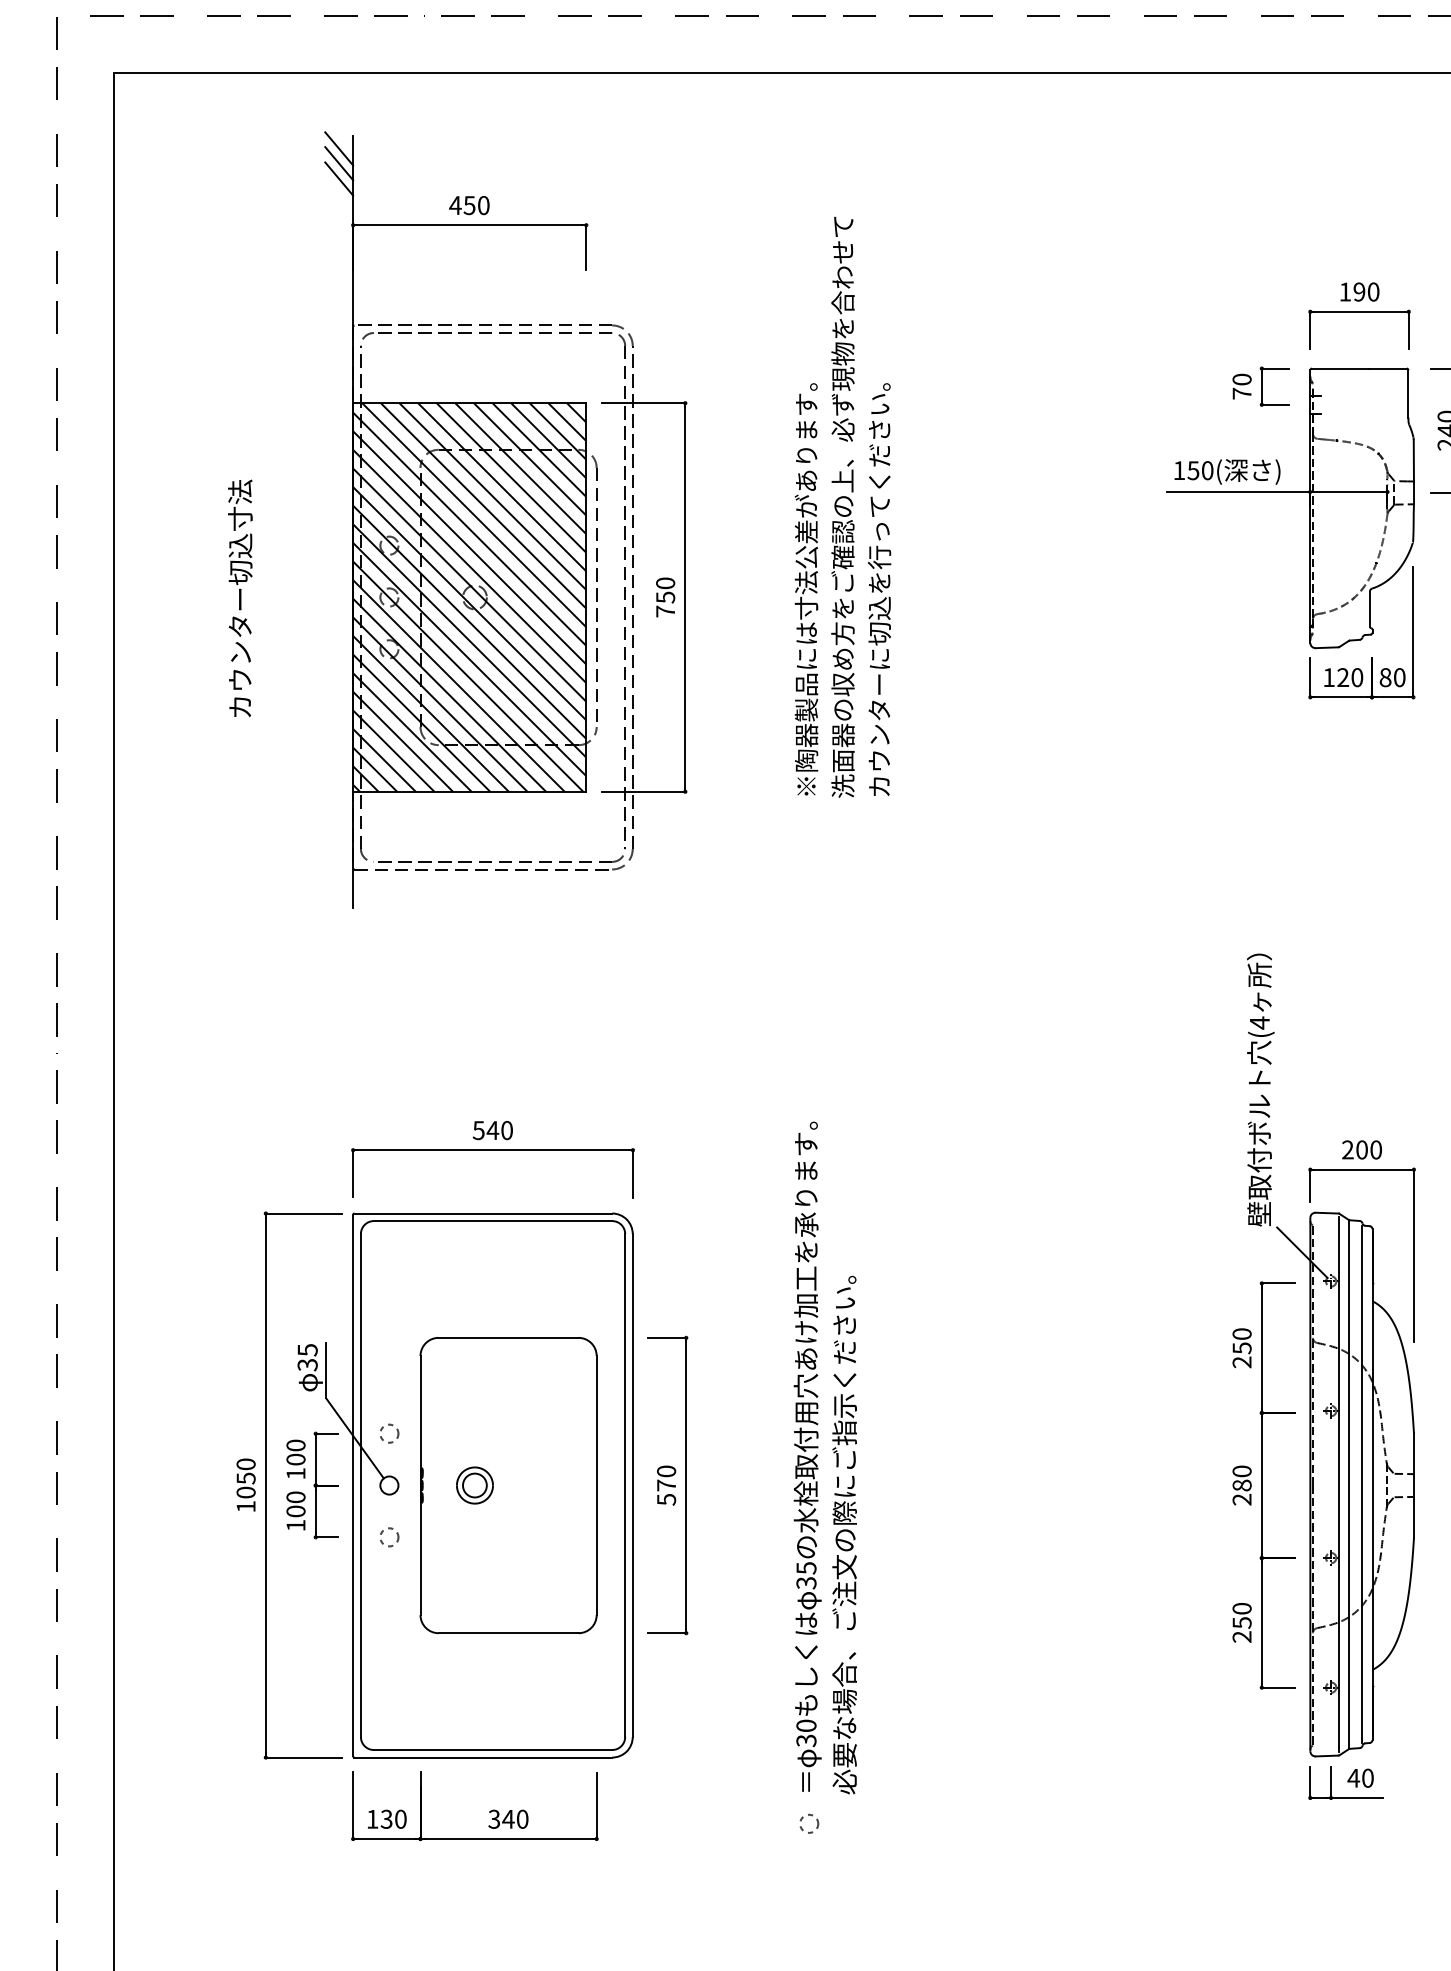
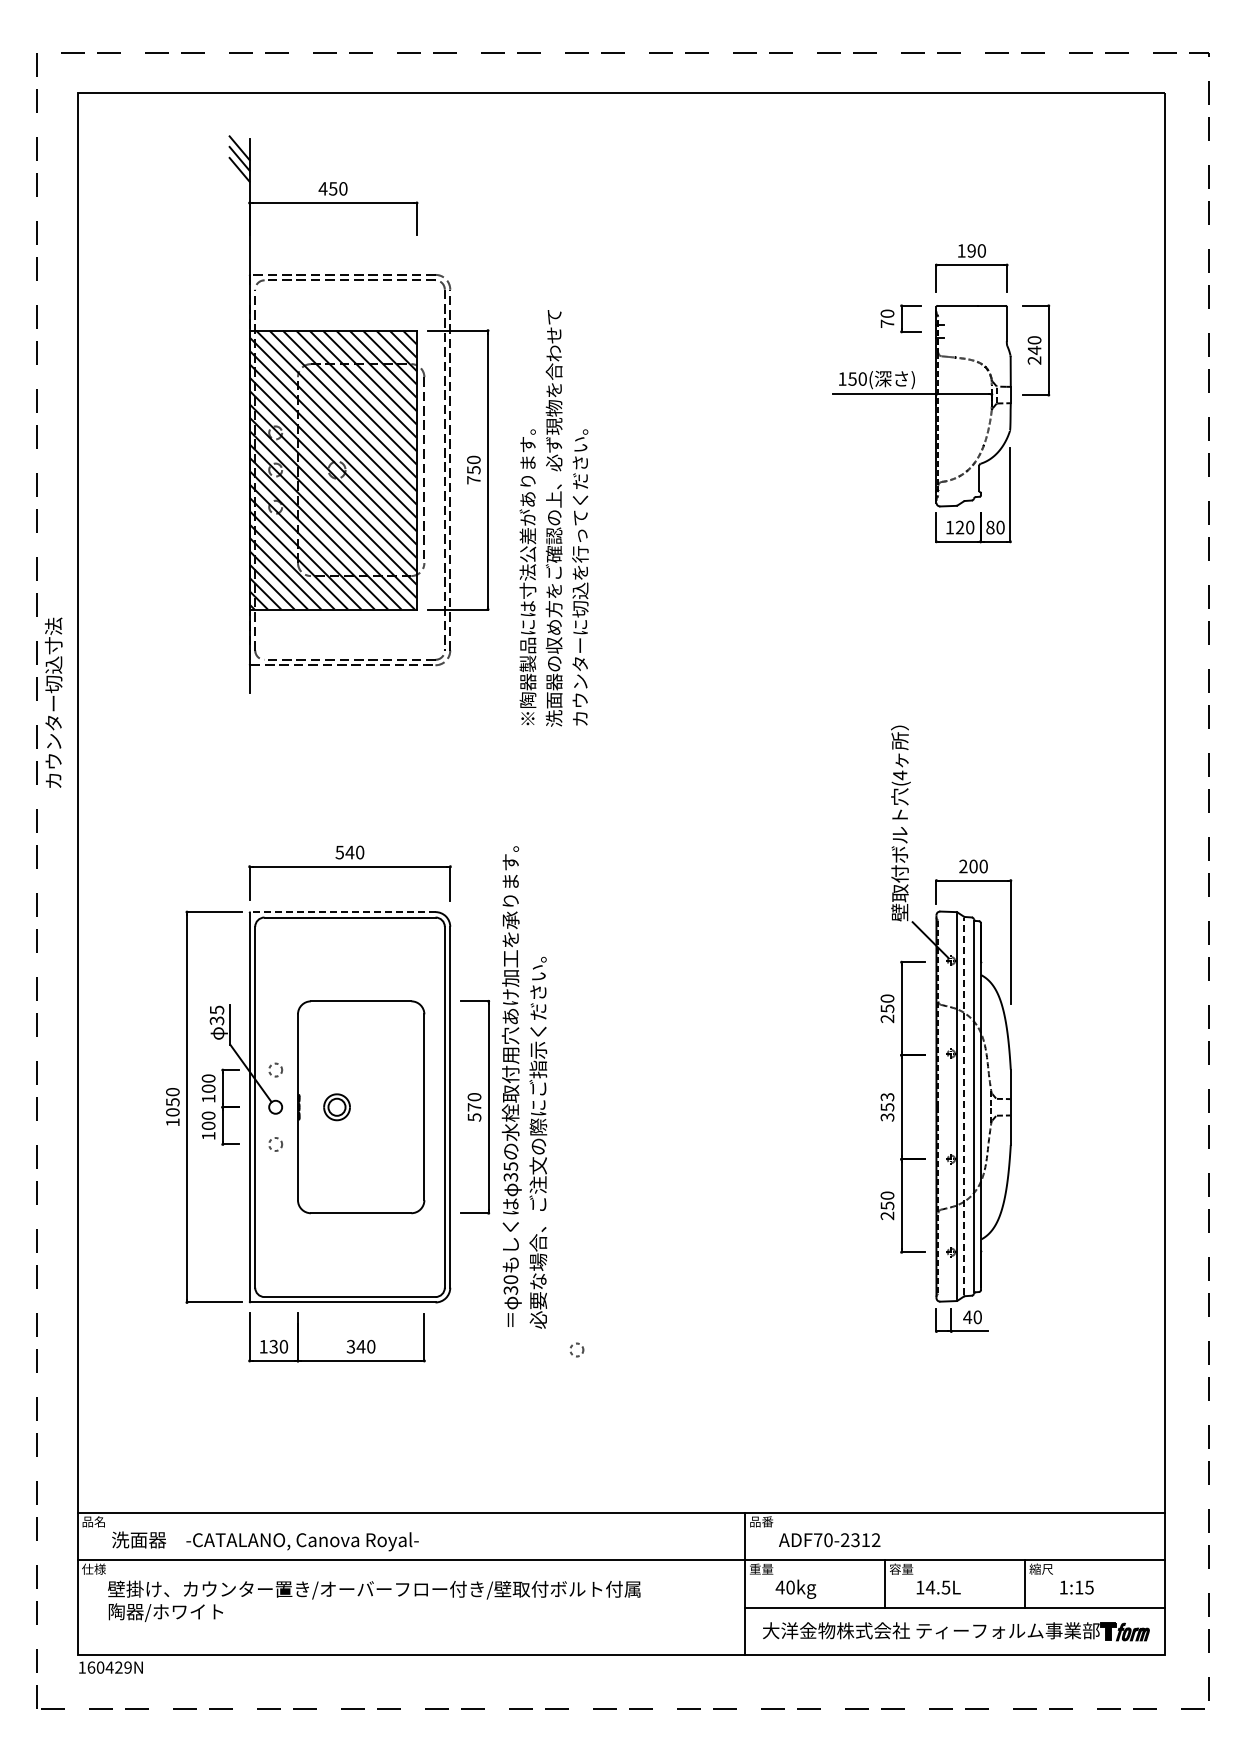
text: (842, 507) -> (553, 518), moved
text: (240, 598) -> (53, 702), moved
line: (482, 1214) -> (342, 912), solid -> dashed
text: (825, 1457) -> (524, 1087), moved
line: (1349, 1484) -> (964, 1106), solid -> dashed
text: (1242, 1485) -> (887, 1107), 280 -> 353

